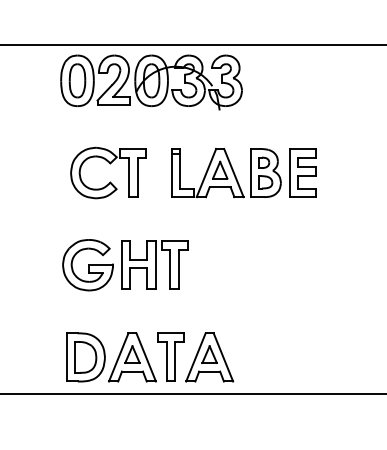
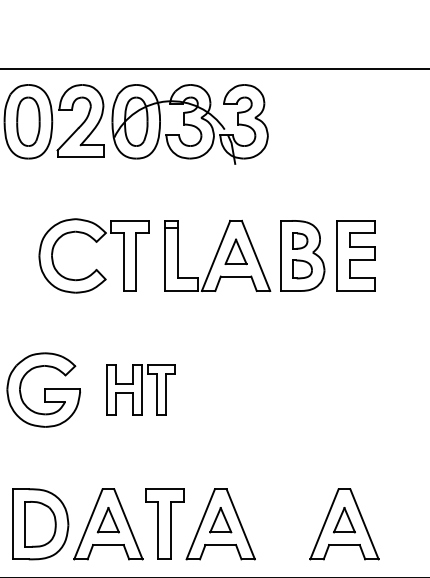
part: (110, 164) -> (96, 243), moved
part: (154, 264) -> (140, 389), size x0.7
part: (294, 357) -> (344, 524), added

